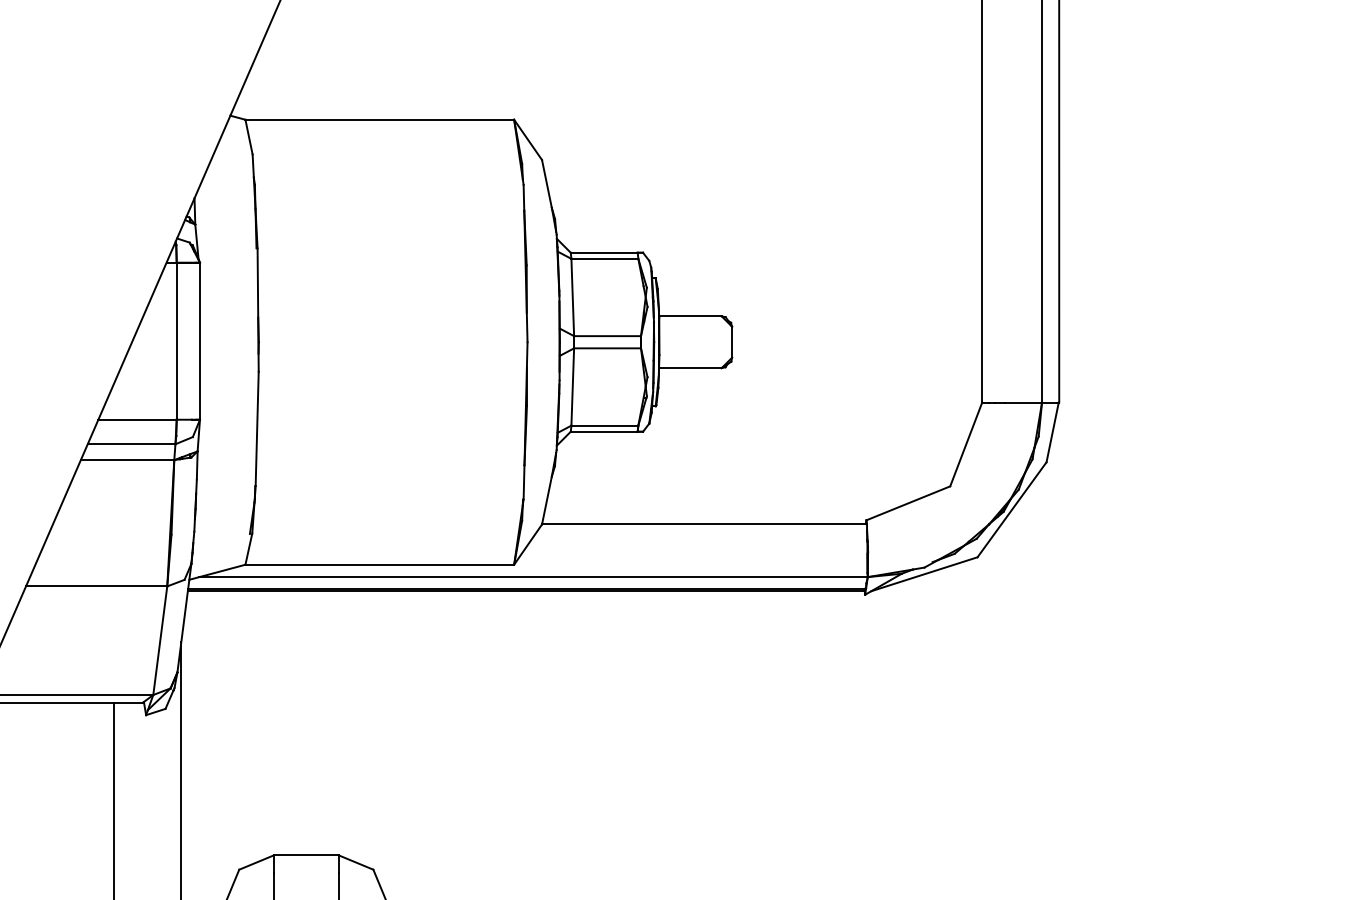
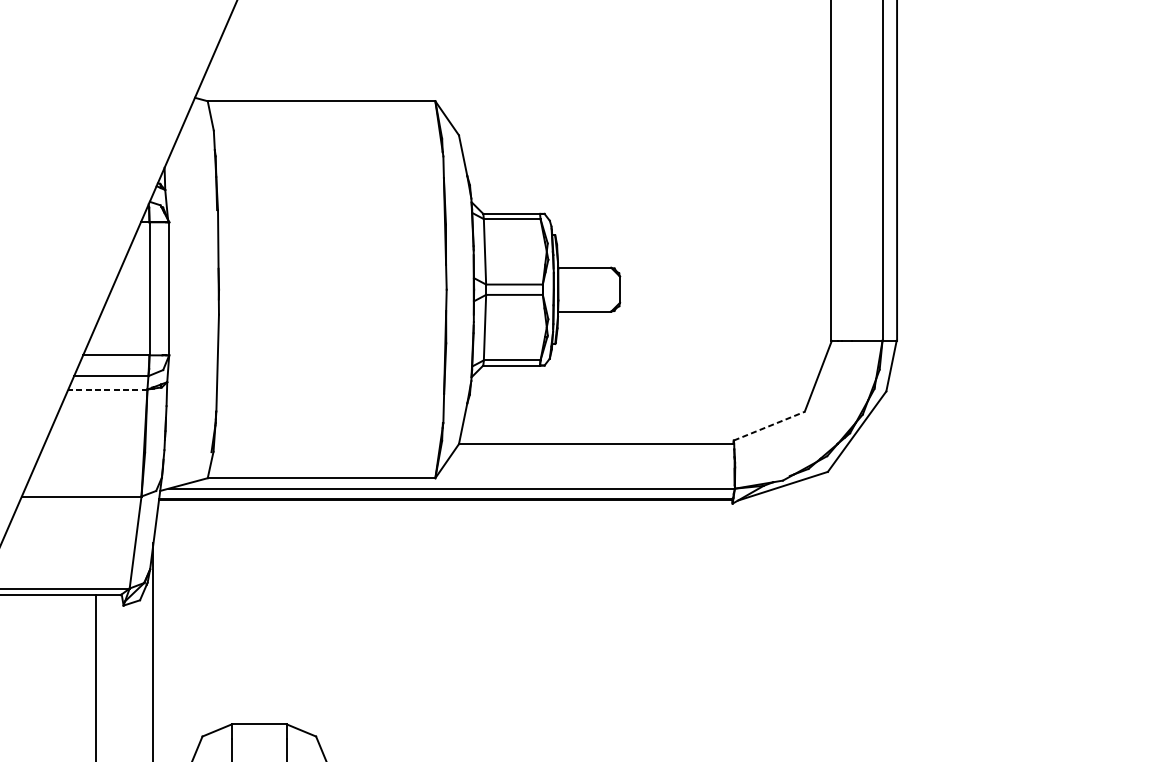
line: (127, 460) -> (107, 389), solid -> dashed
line: (908, 503) -> (769, 426), solid -> dashed

